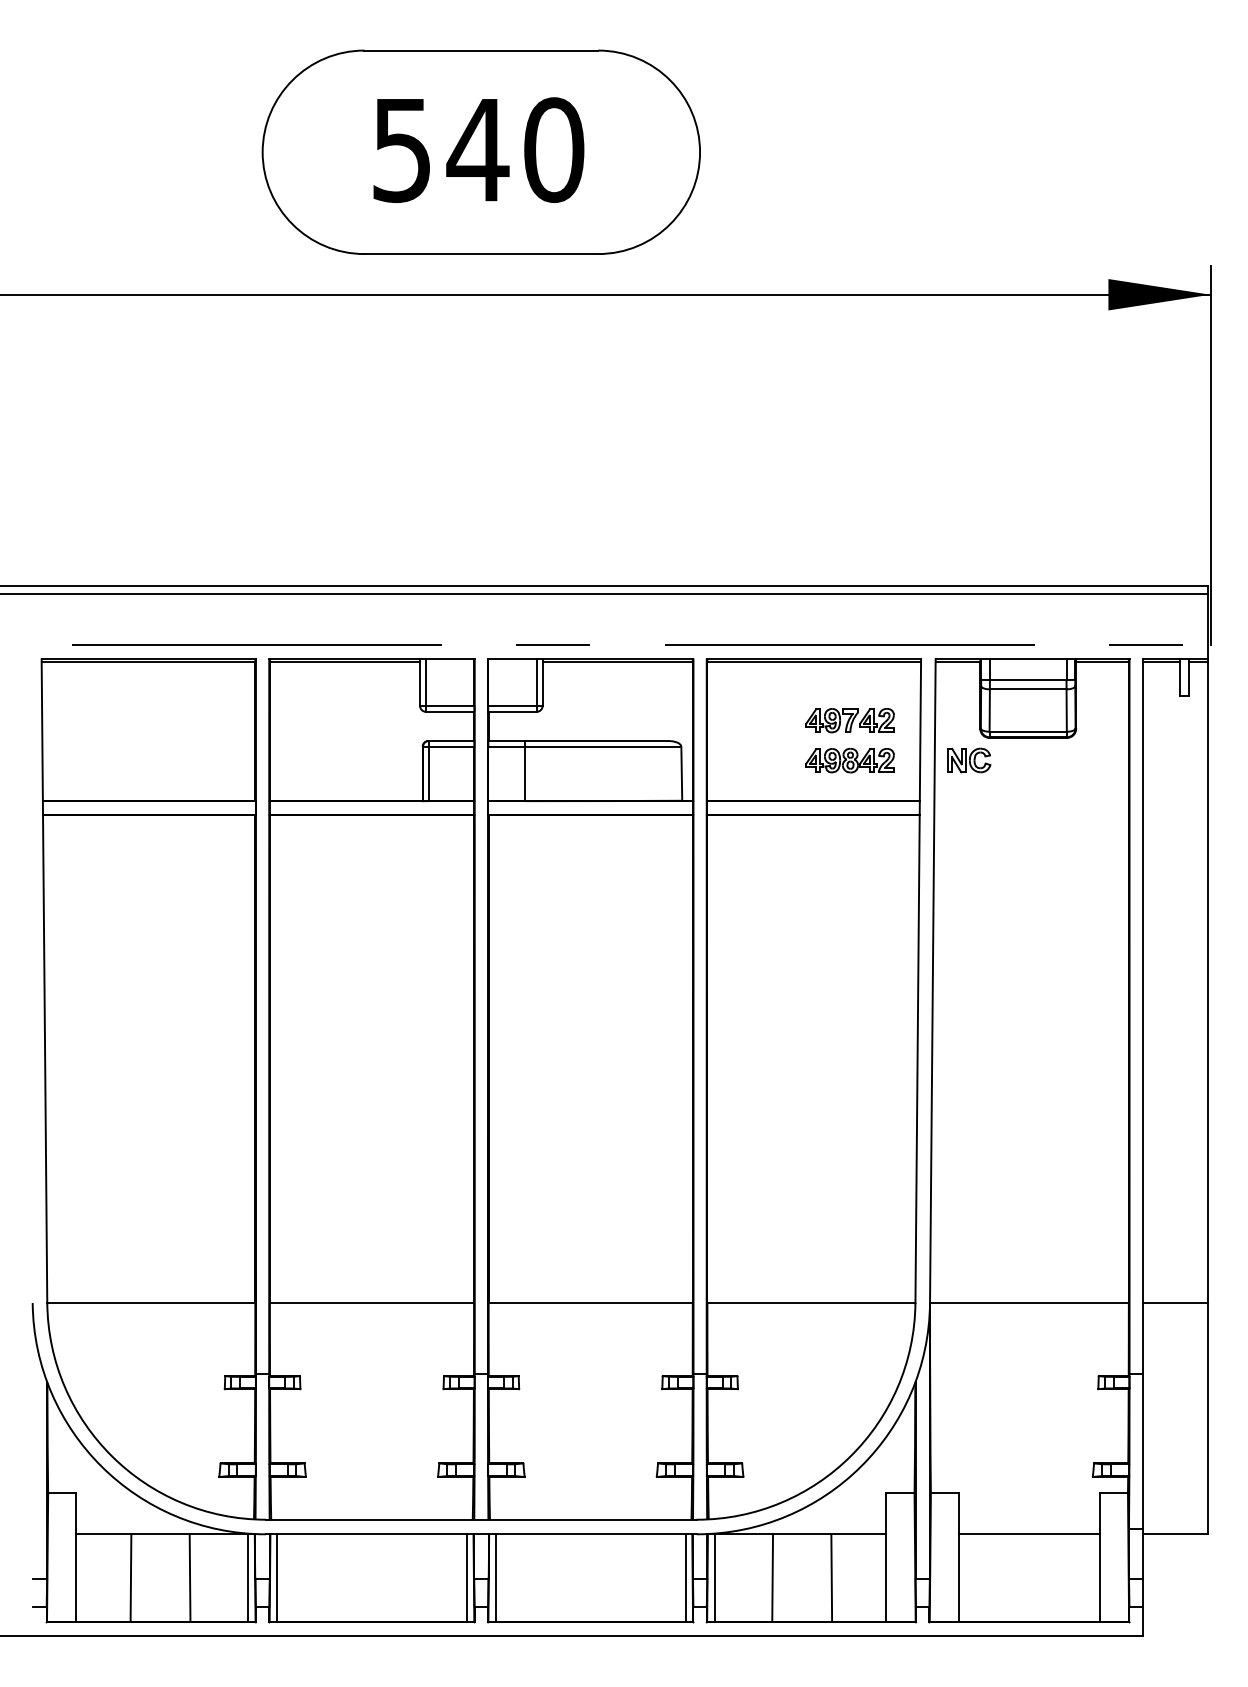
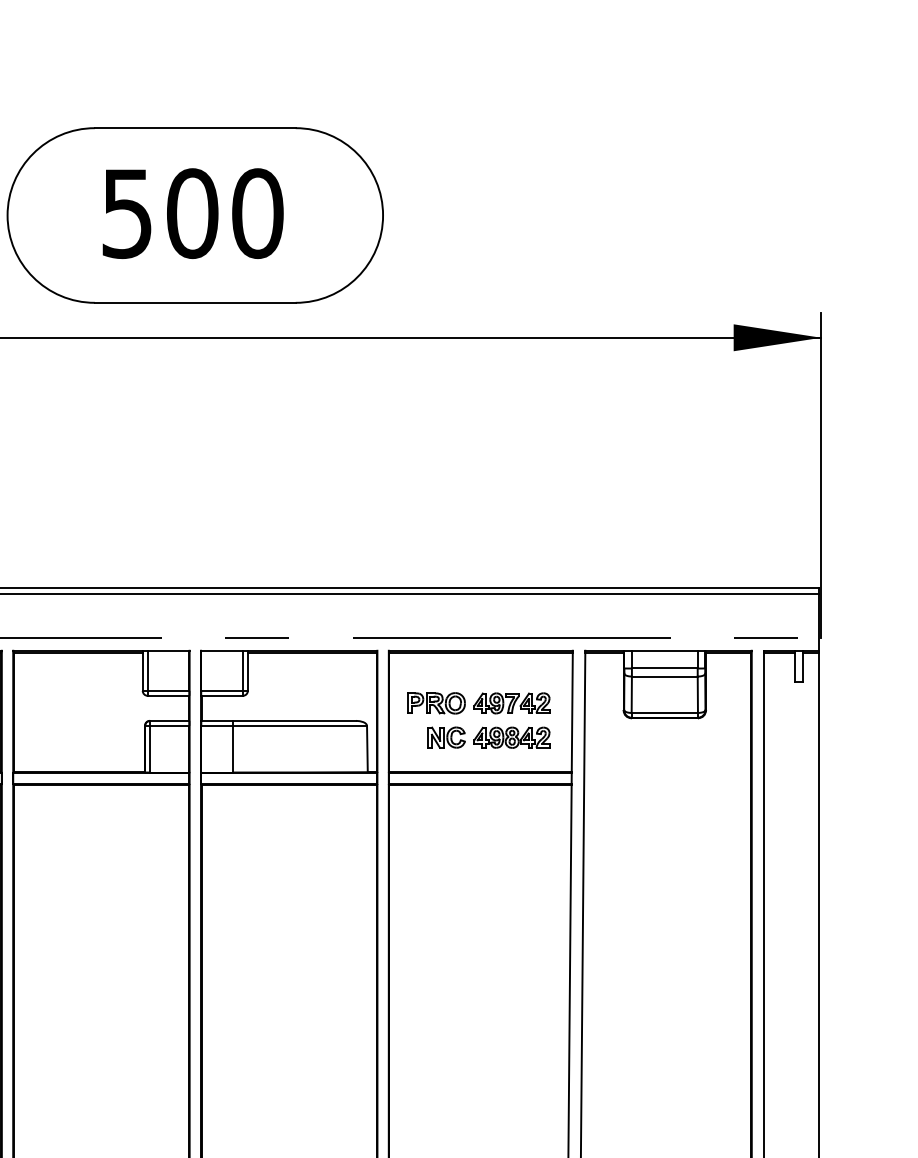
text: (477, 150) -> (192, 213), 540 -> 500
part: (762, 720) -> (436, 703), added
part: (969, 760) -> (446, 737), moved

